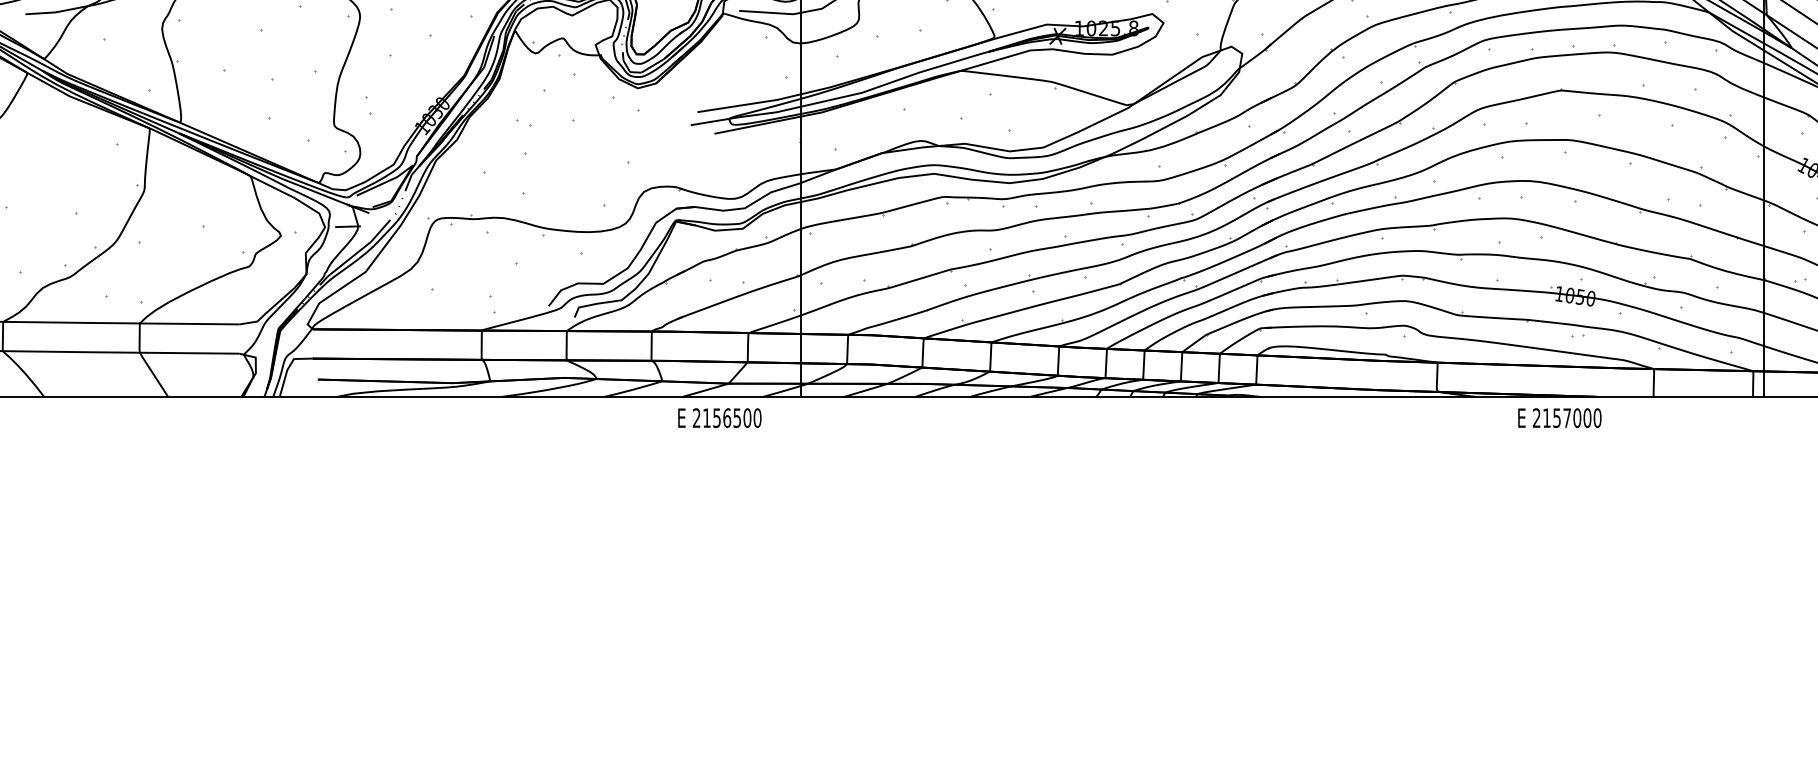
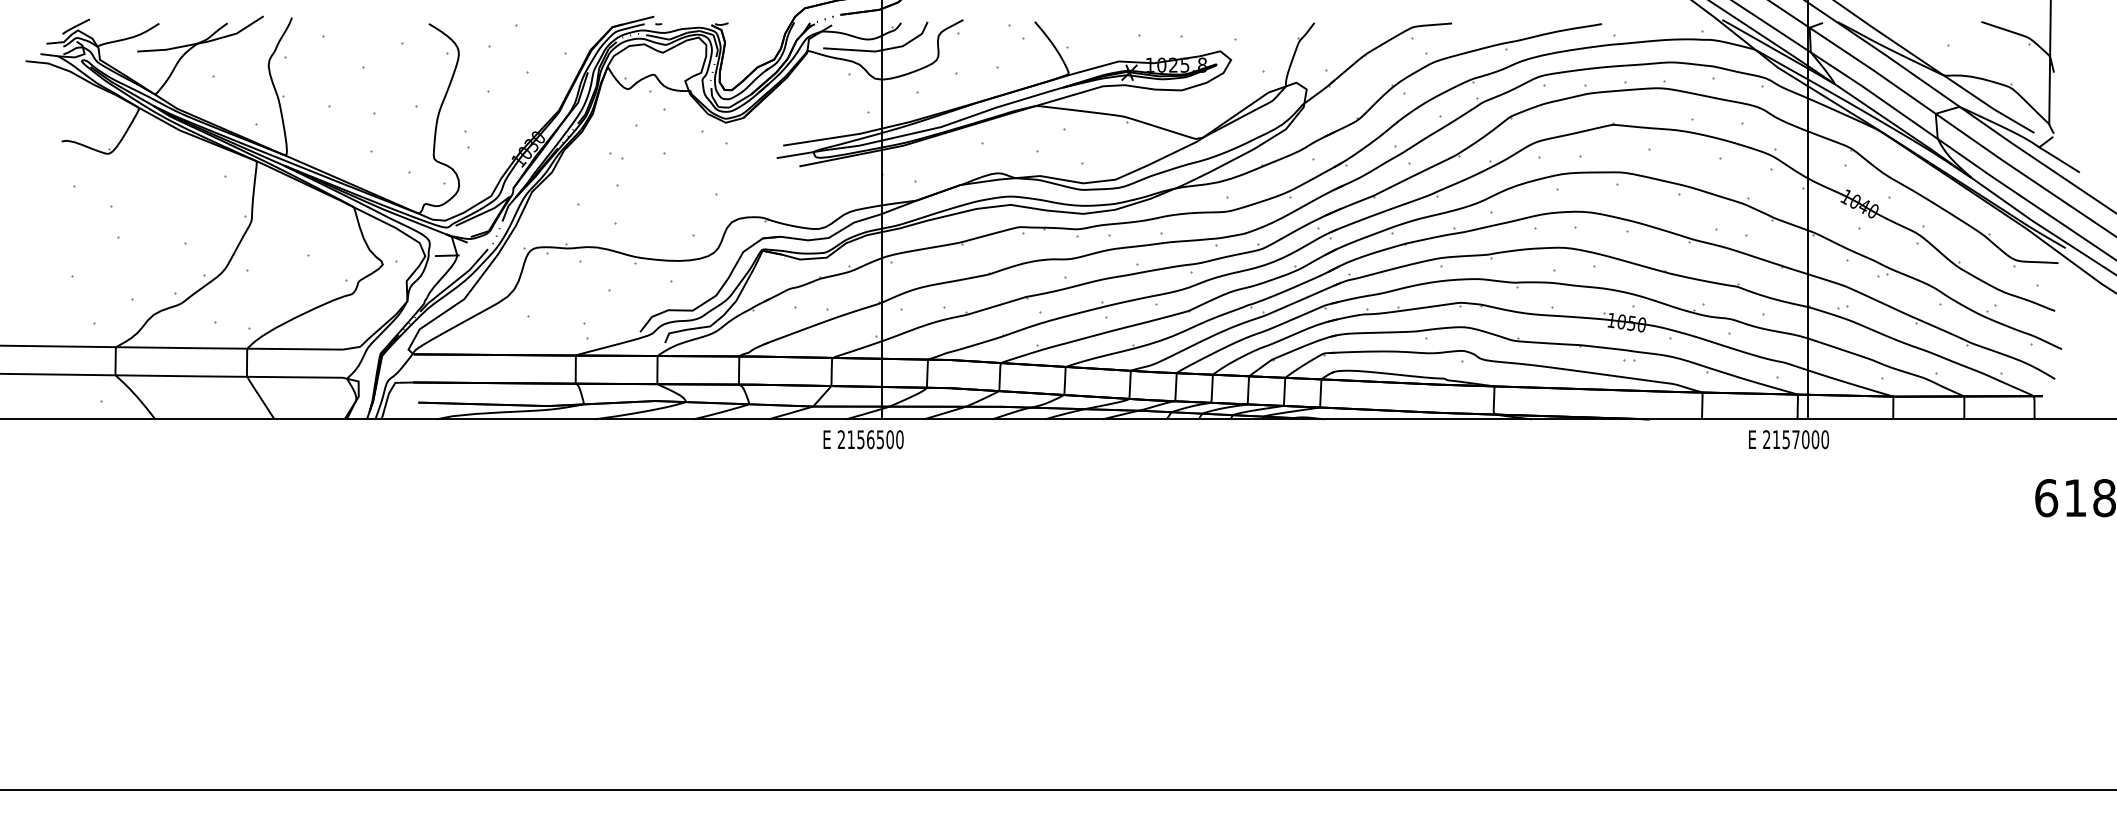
text: (719, 417) -> (863, 439), moved
text: (1560, 417) -> (1789, 439), moved

